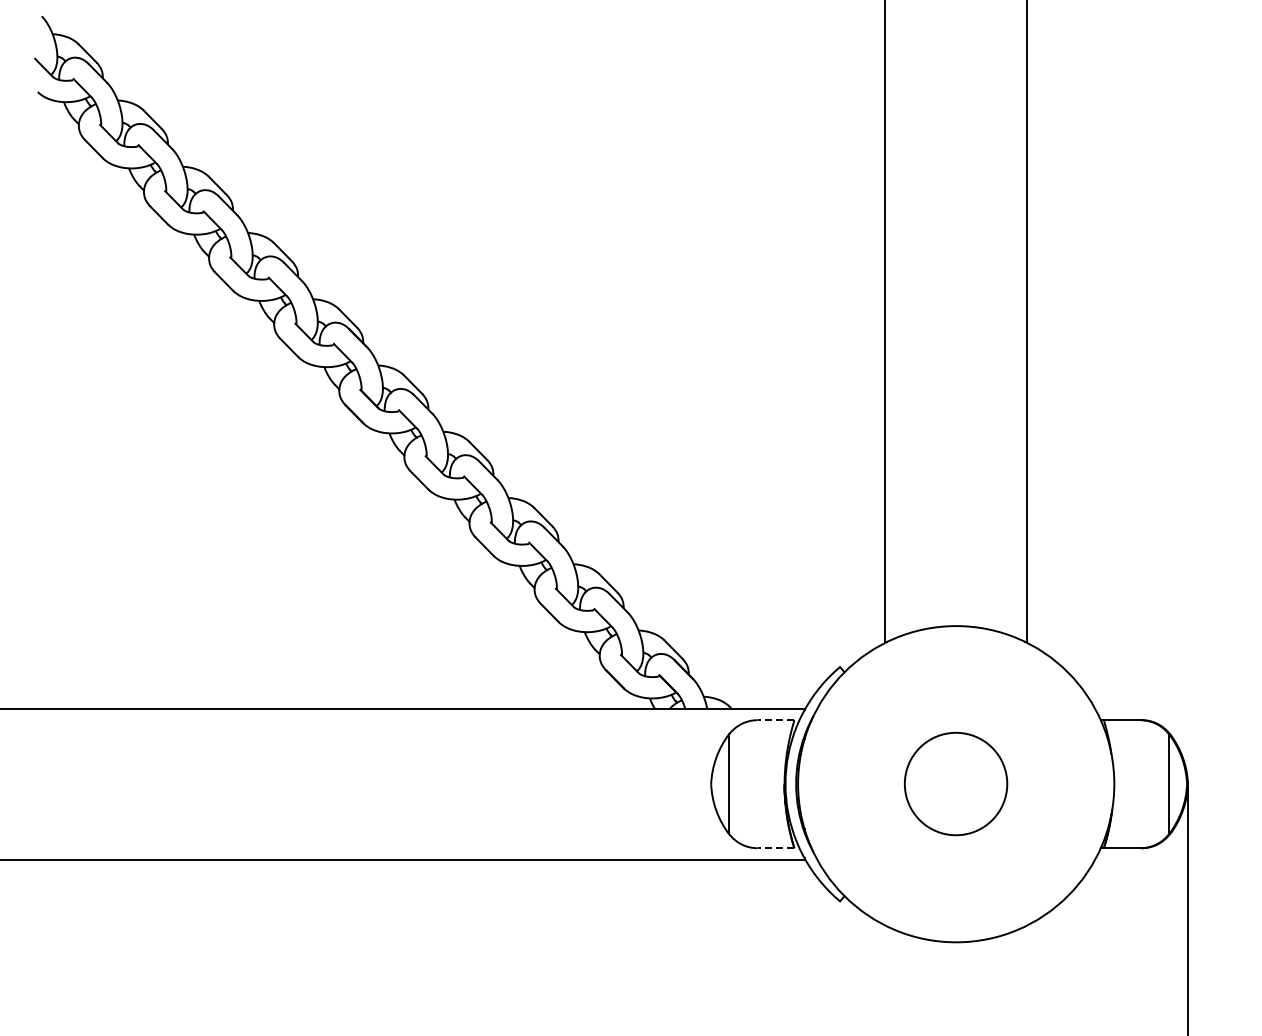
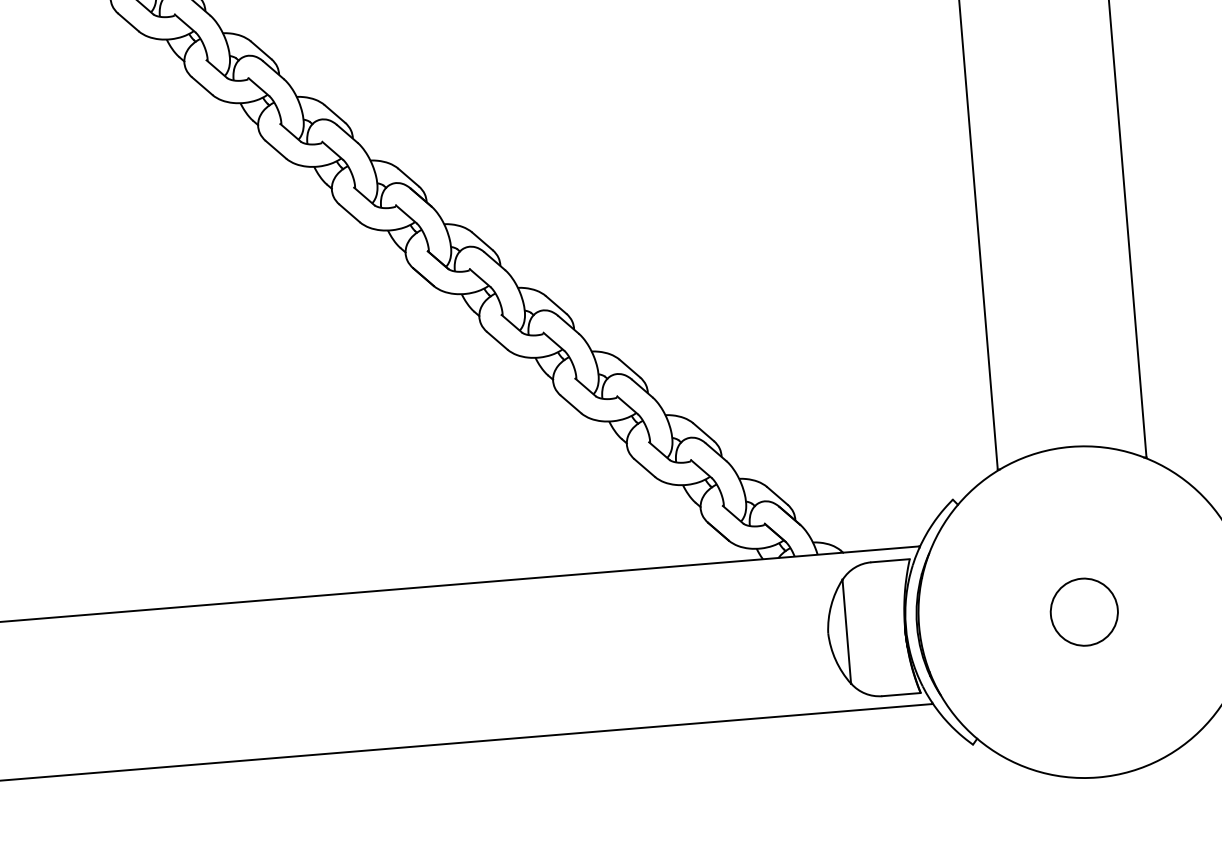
line: (775, 720) -> (889, 561), dashed -> solid
circle: (956, 784) -> (1084, 612), size x0.62
line: (775, 848) -> (900, 694), dashed -> solid

